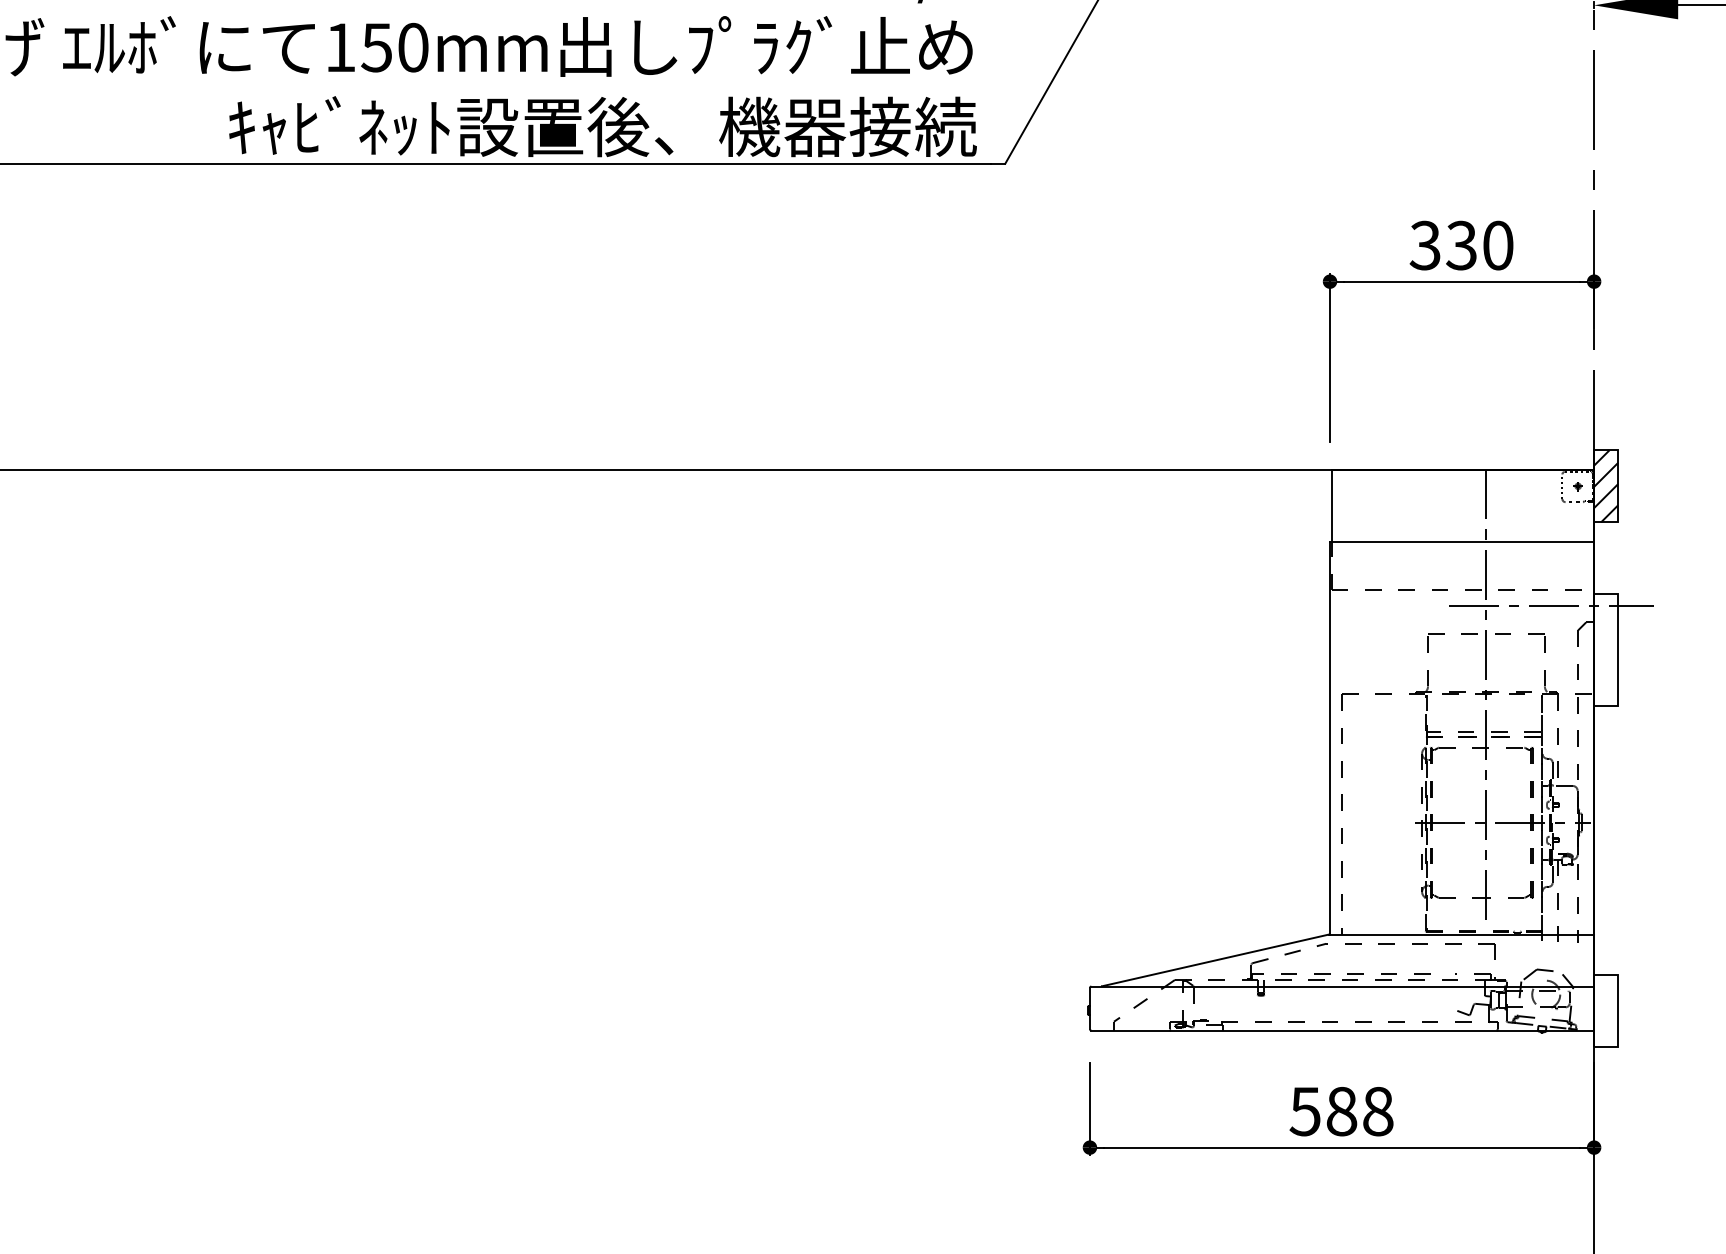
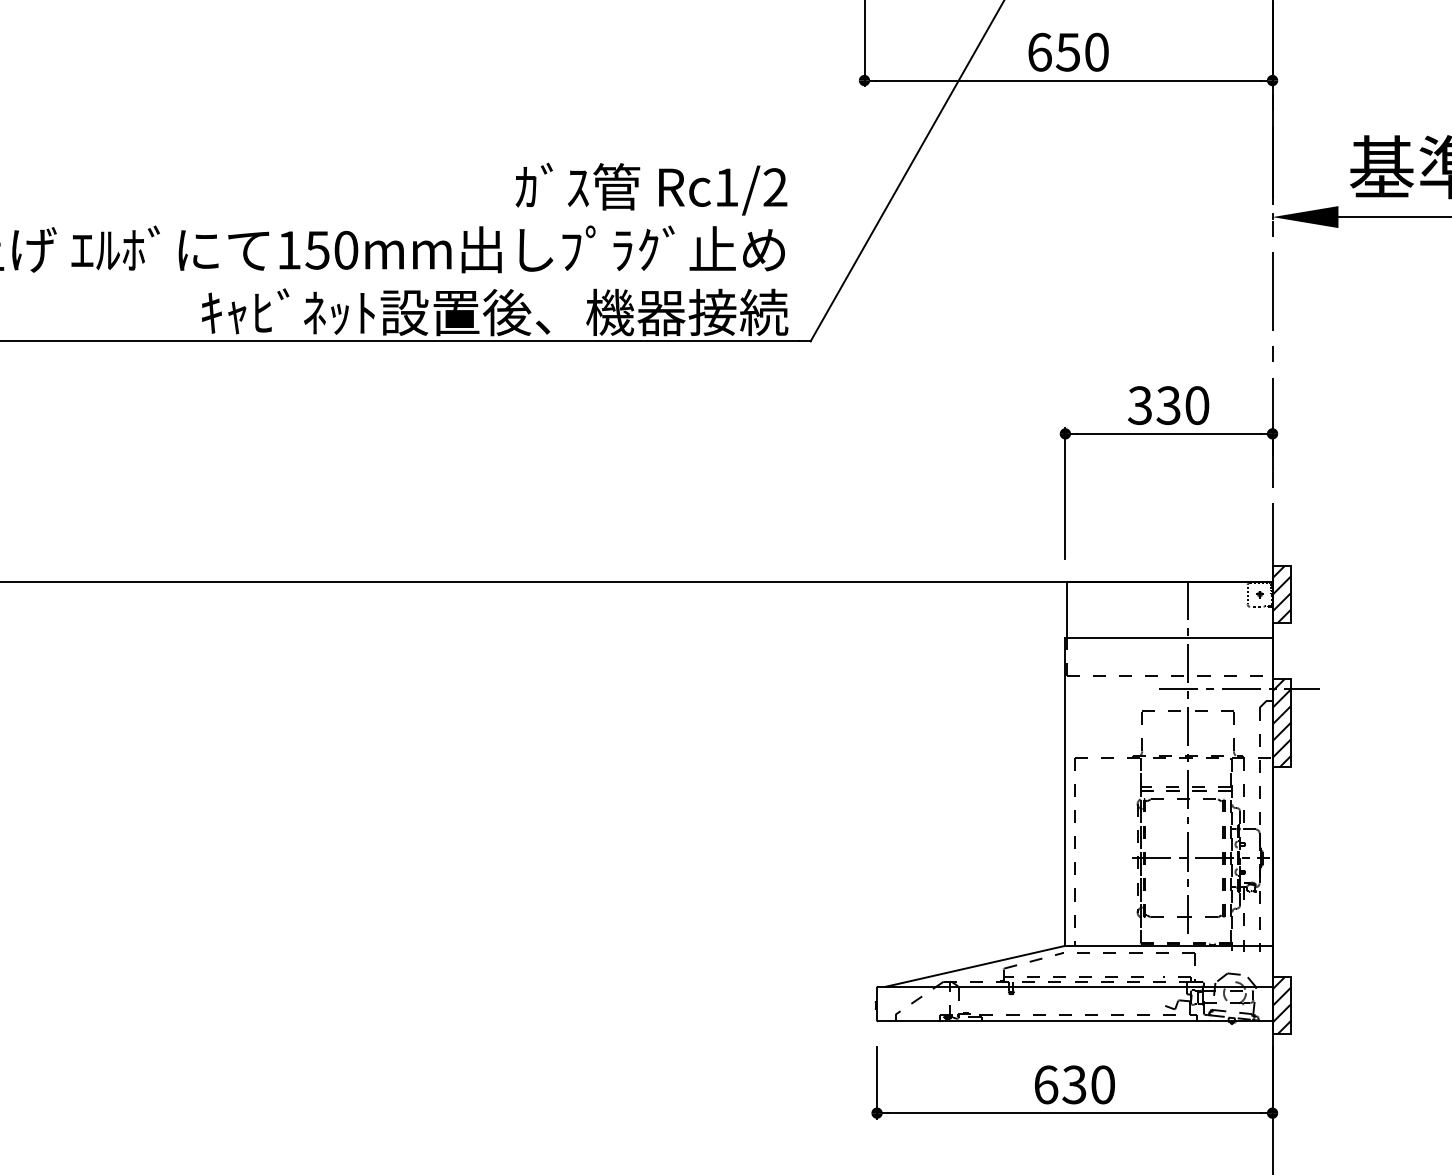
hatch: (1605, 650) -> (1281, 723), added
hatch: (1605, 1010) -> (1281, 1005), added
text: (1341, 1111) -> (1074, 1084), 588 -> 630

